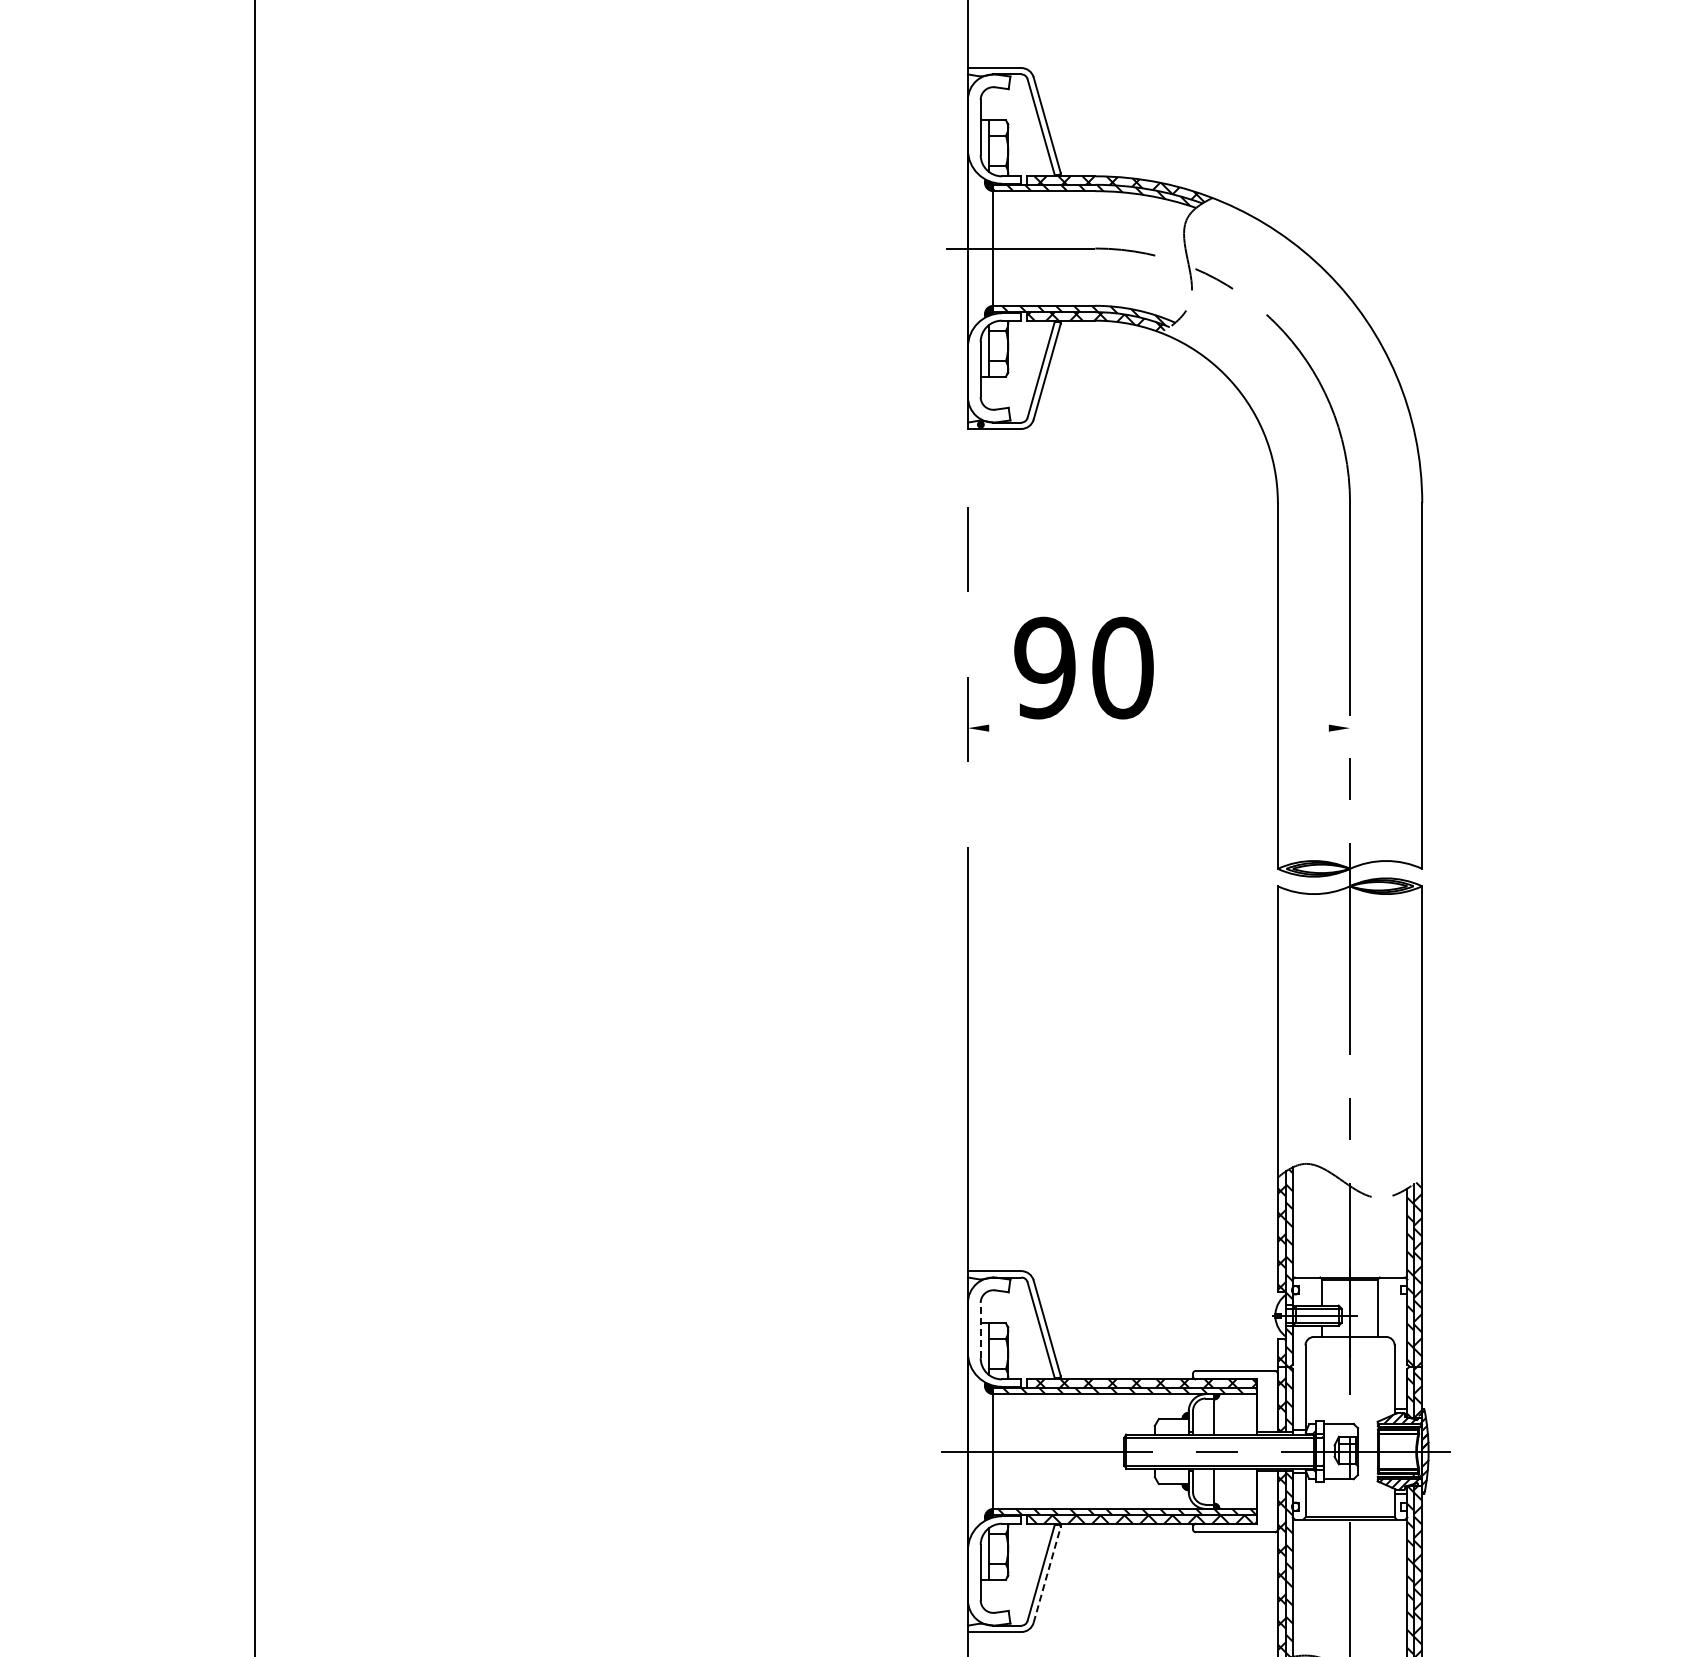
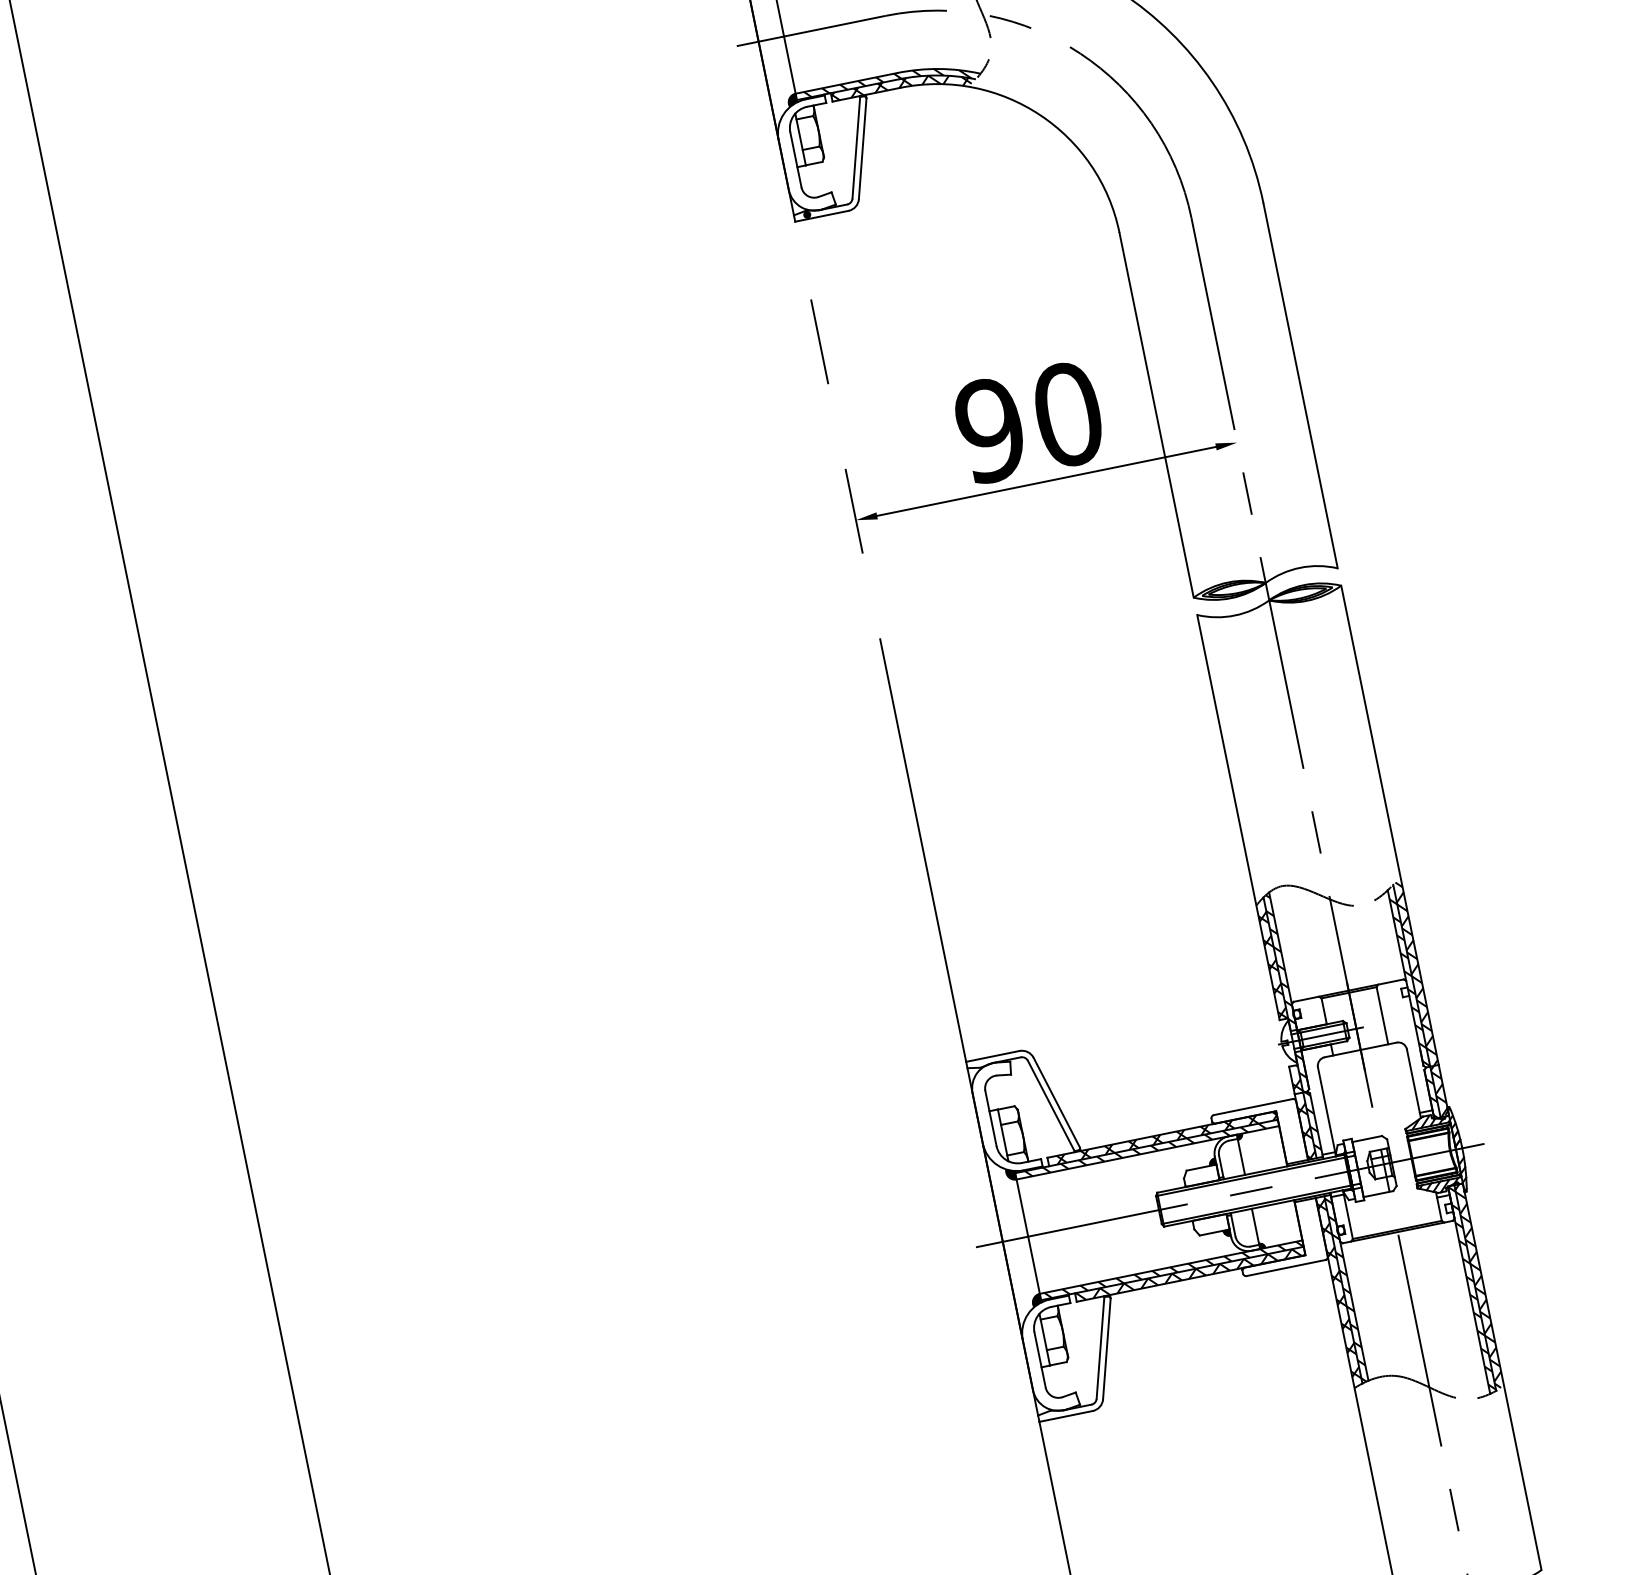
text: (1083, 667) -> (1028, 422), moved
line: (1158, 728) -> (1046, 481), added
line: (980, 1330) -> (990, 1118), dashed -> solid
line: (1047, 1574) -> (1107, 1348), dashed -> solid

